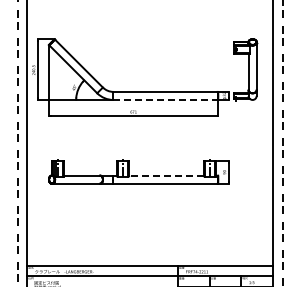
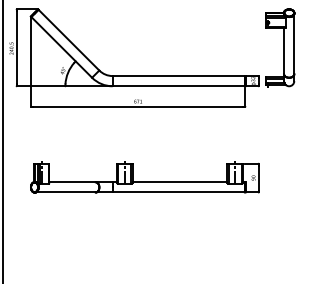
line: (166, 99) -> (179, 85), dashed -> solid
line: (166, 175) -> (179, 182), dashed -> solid

